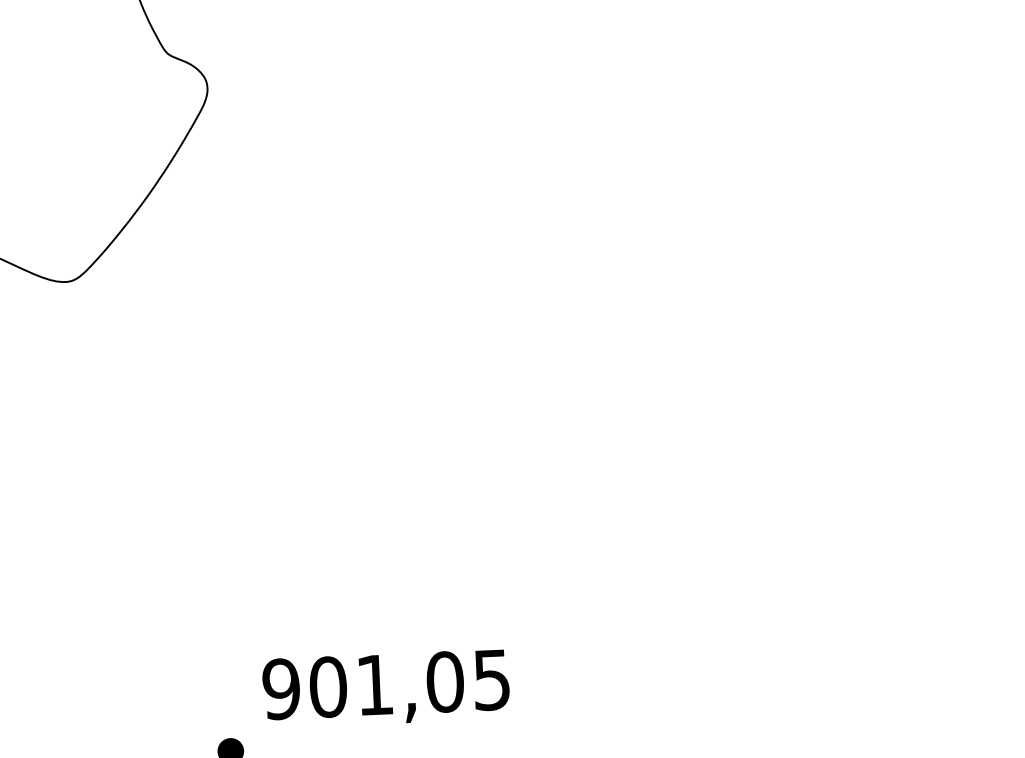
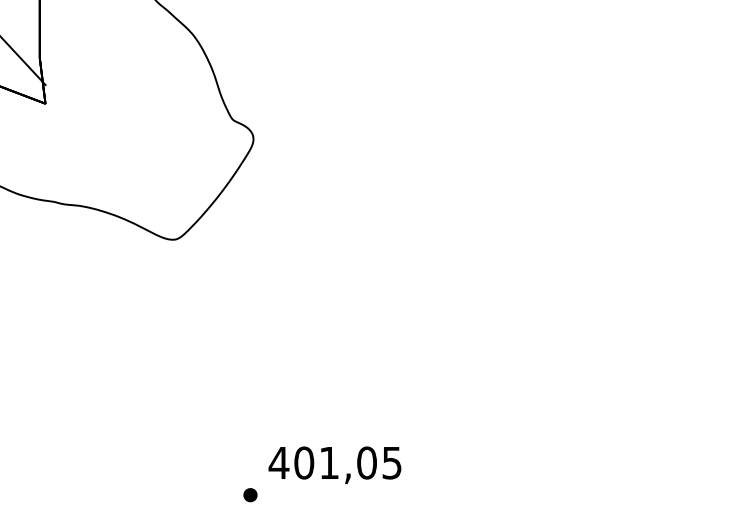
text: (280, 688) -> (278, 462), 901,05 -> 401,05

